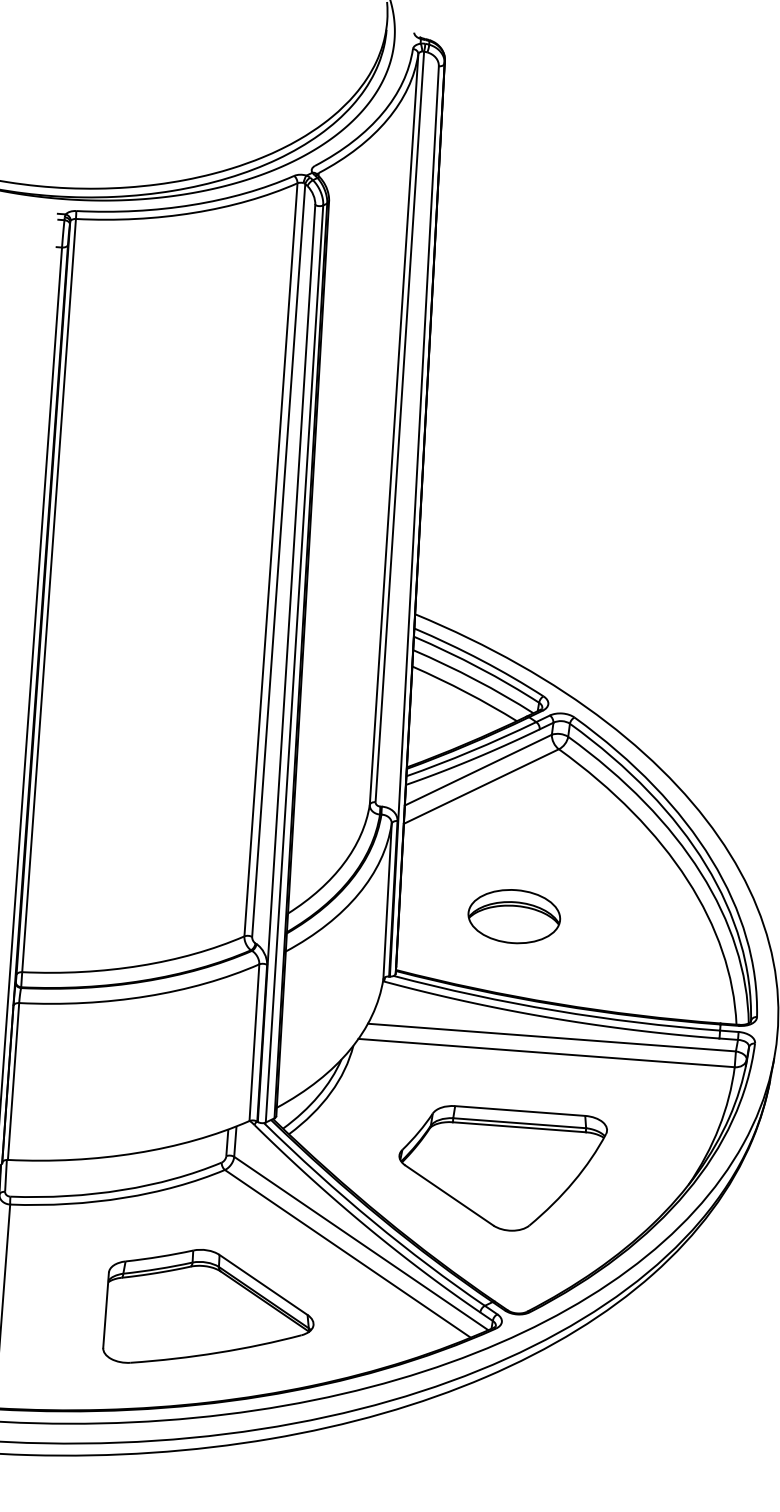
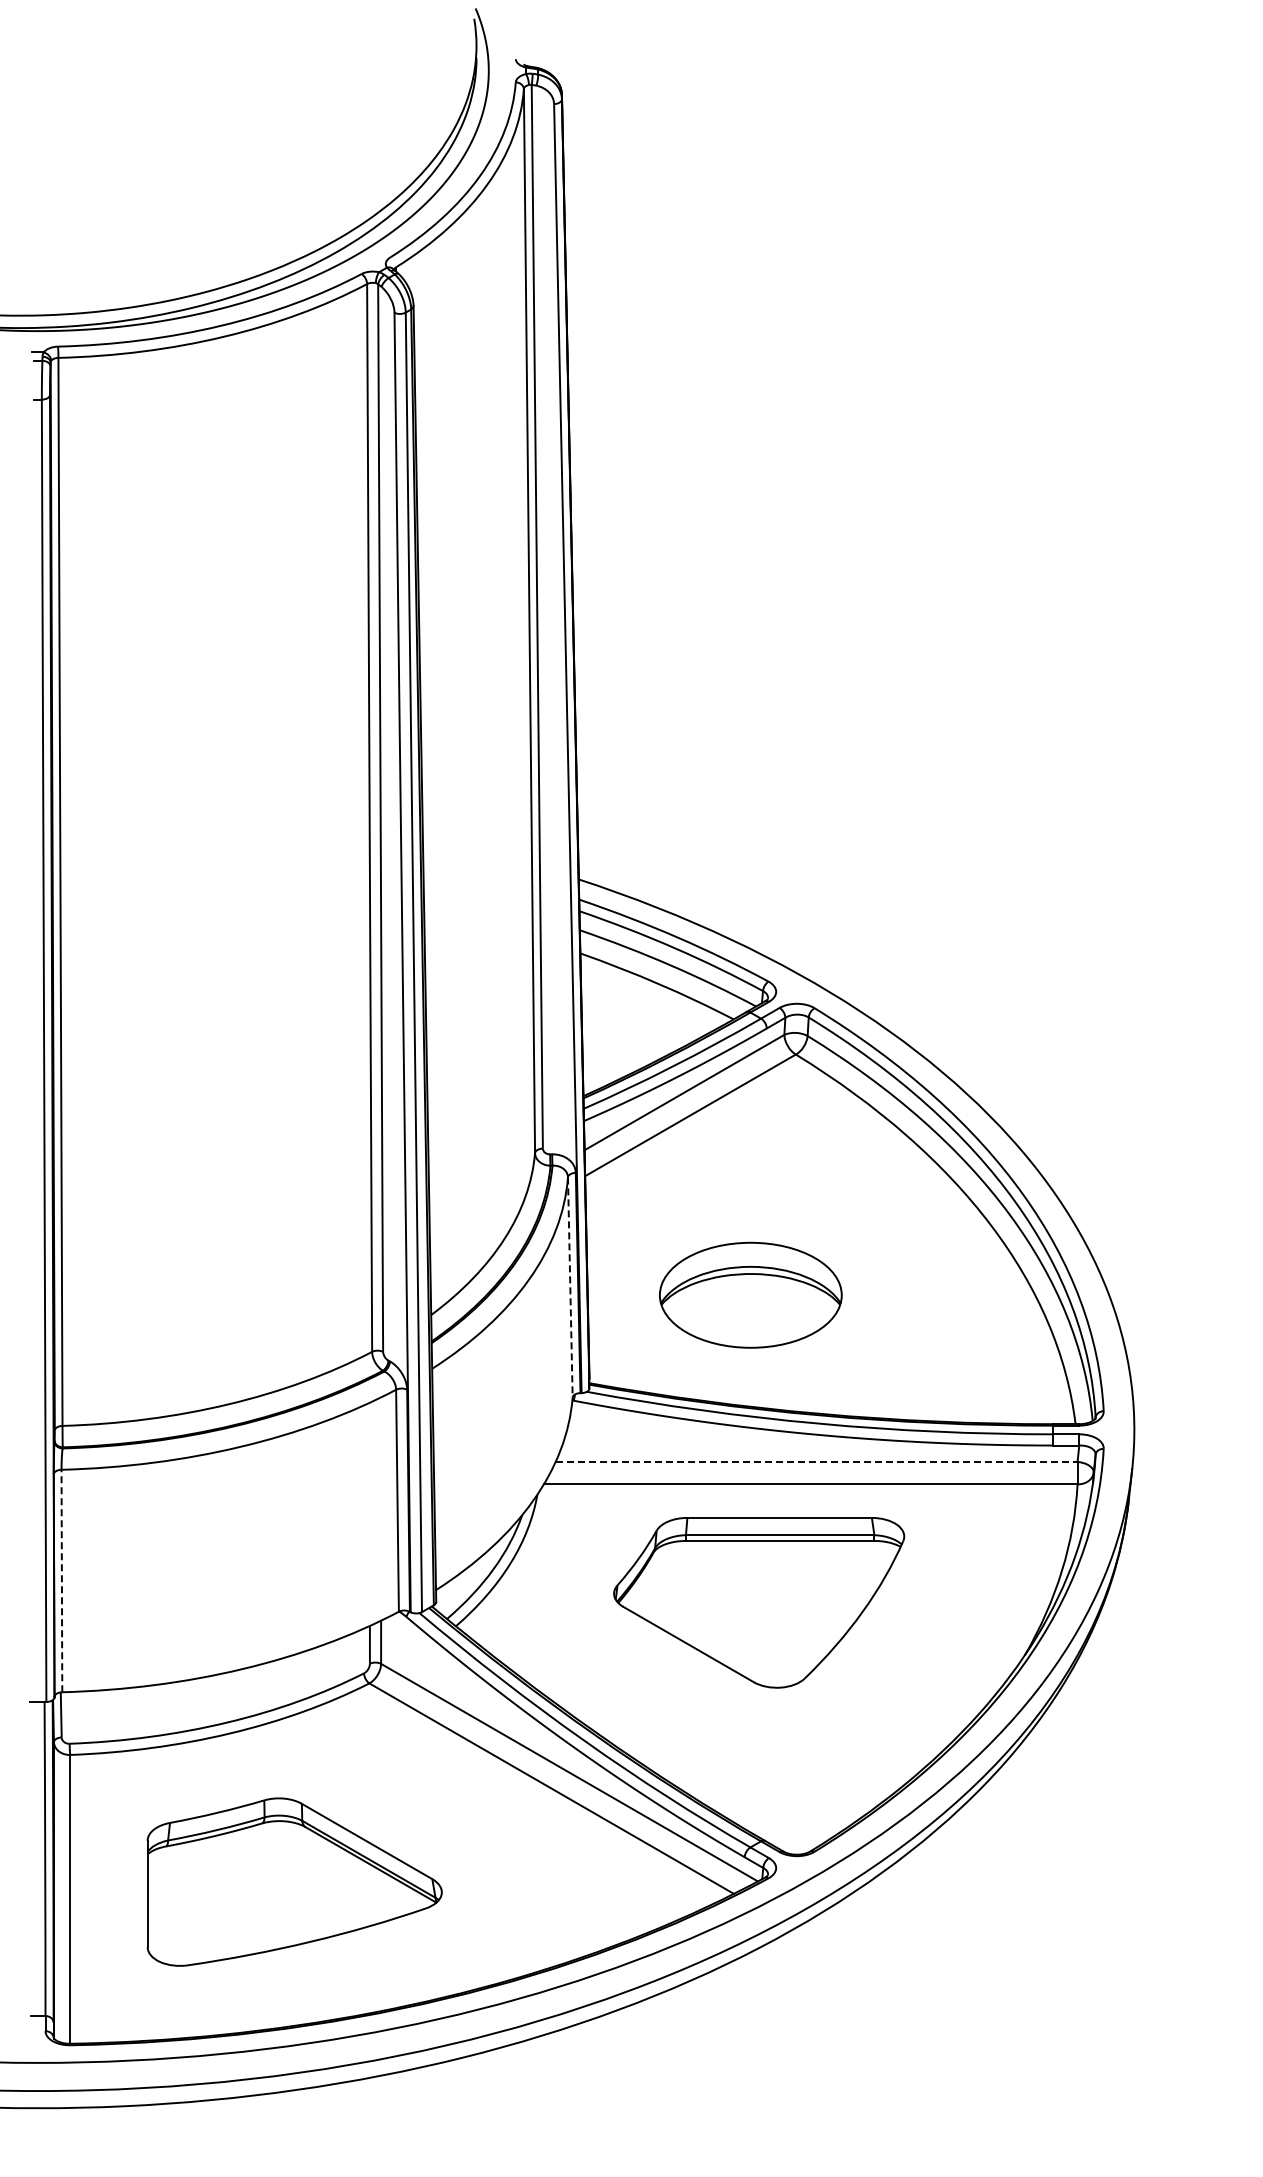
line: (387, 901) -> (570, 1287), solid -> dashed
part: (514, 916) -> (750, 1295), size x1.4
line: (551, 1037) -> (816, 1461), solid -> dashed
line: (13, 1081) -> (61, 1580), solid -> dashed
part: (501, 1169) -> (759, 1602), moved
part: (210, 1309) -> (294, 1881), moved

